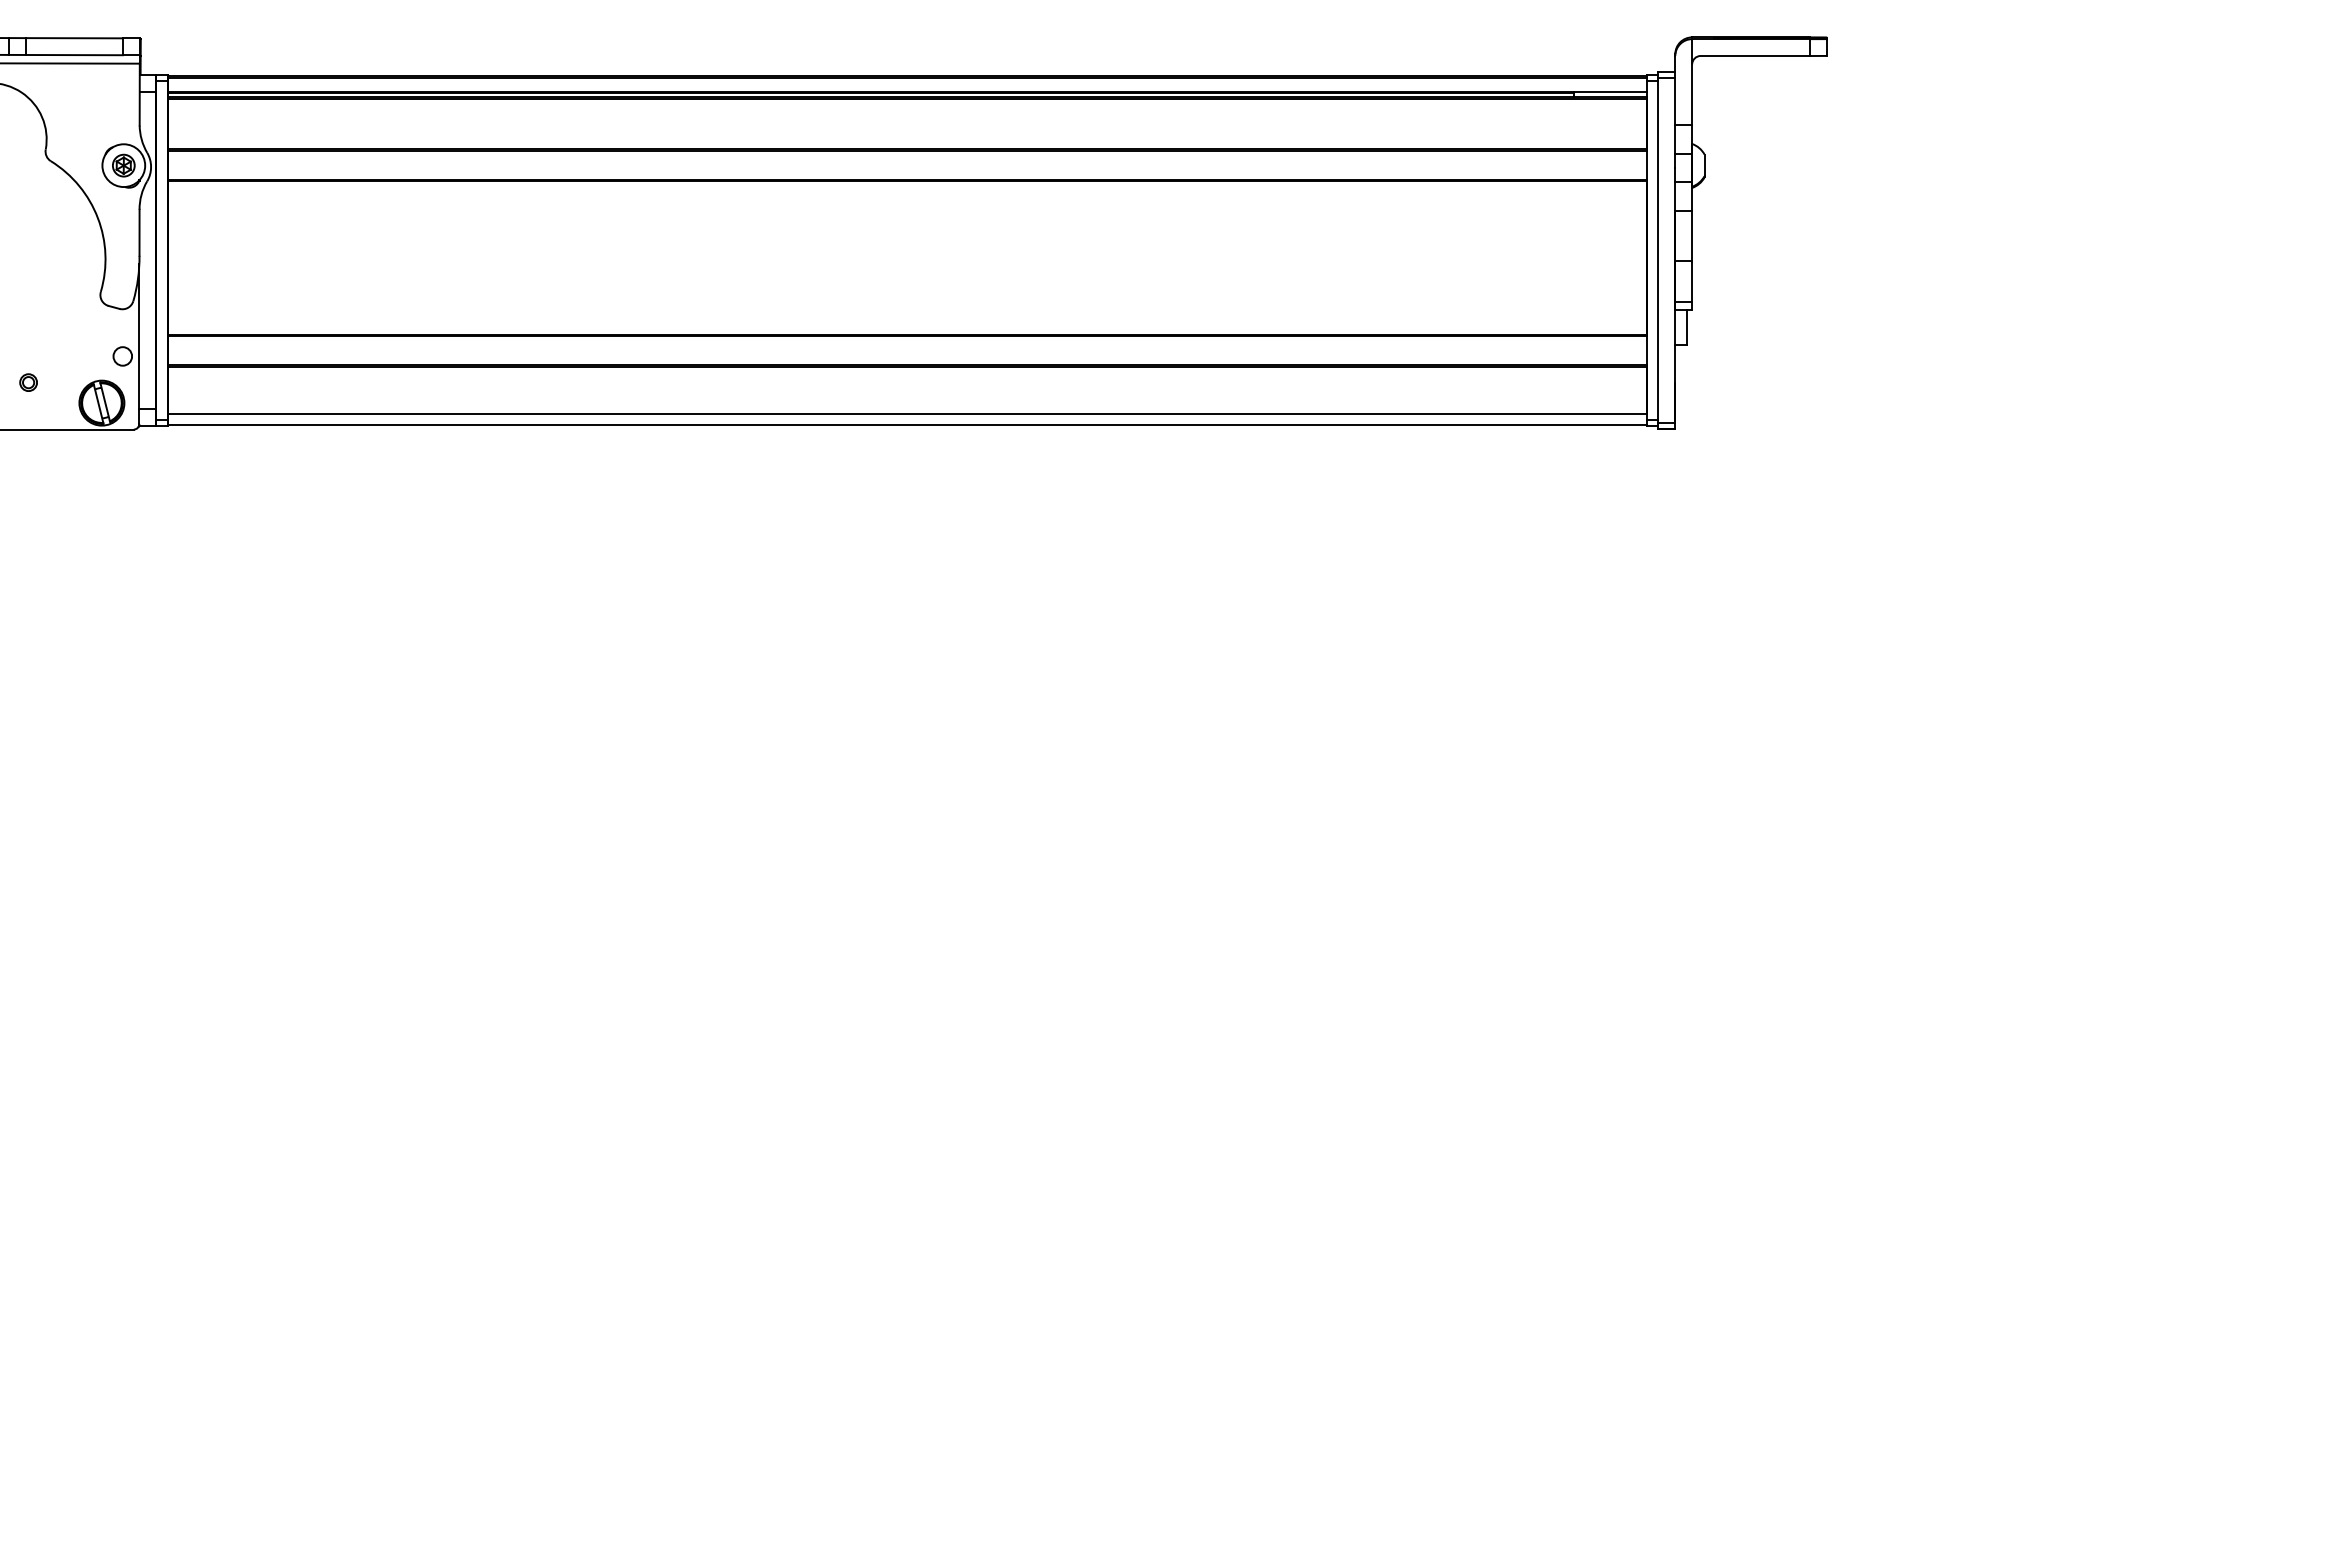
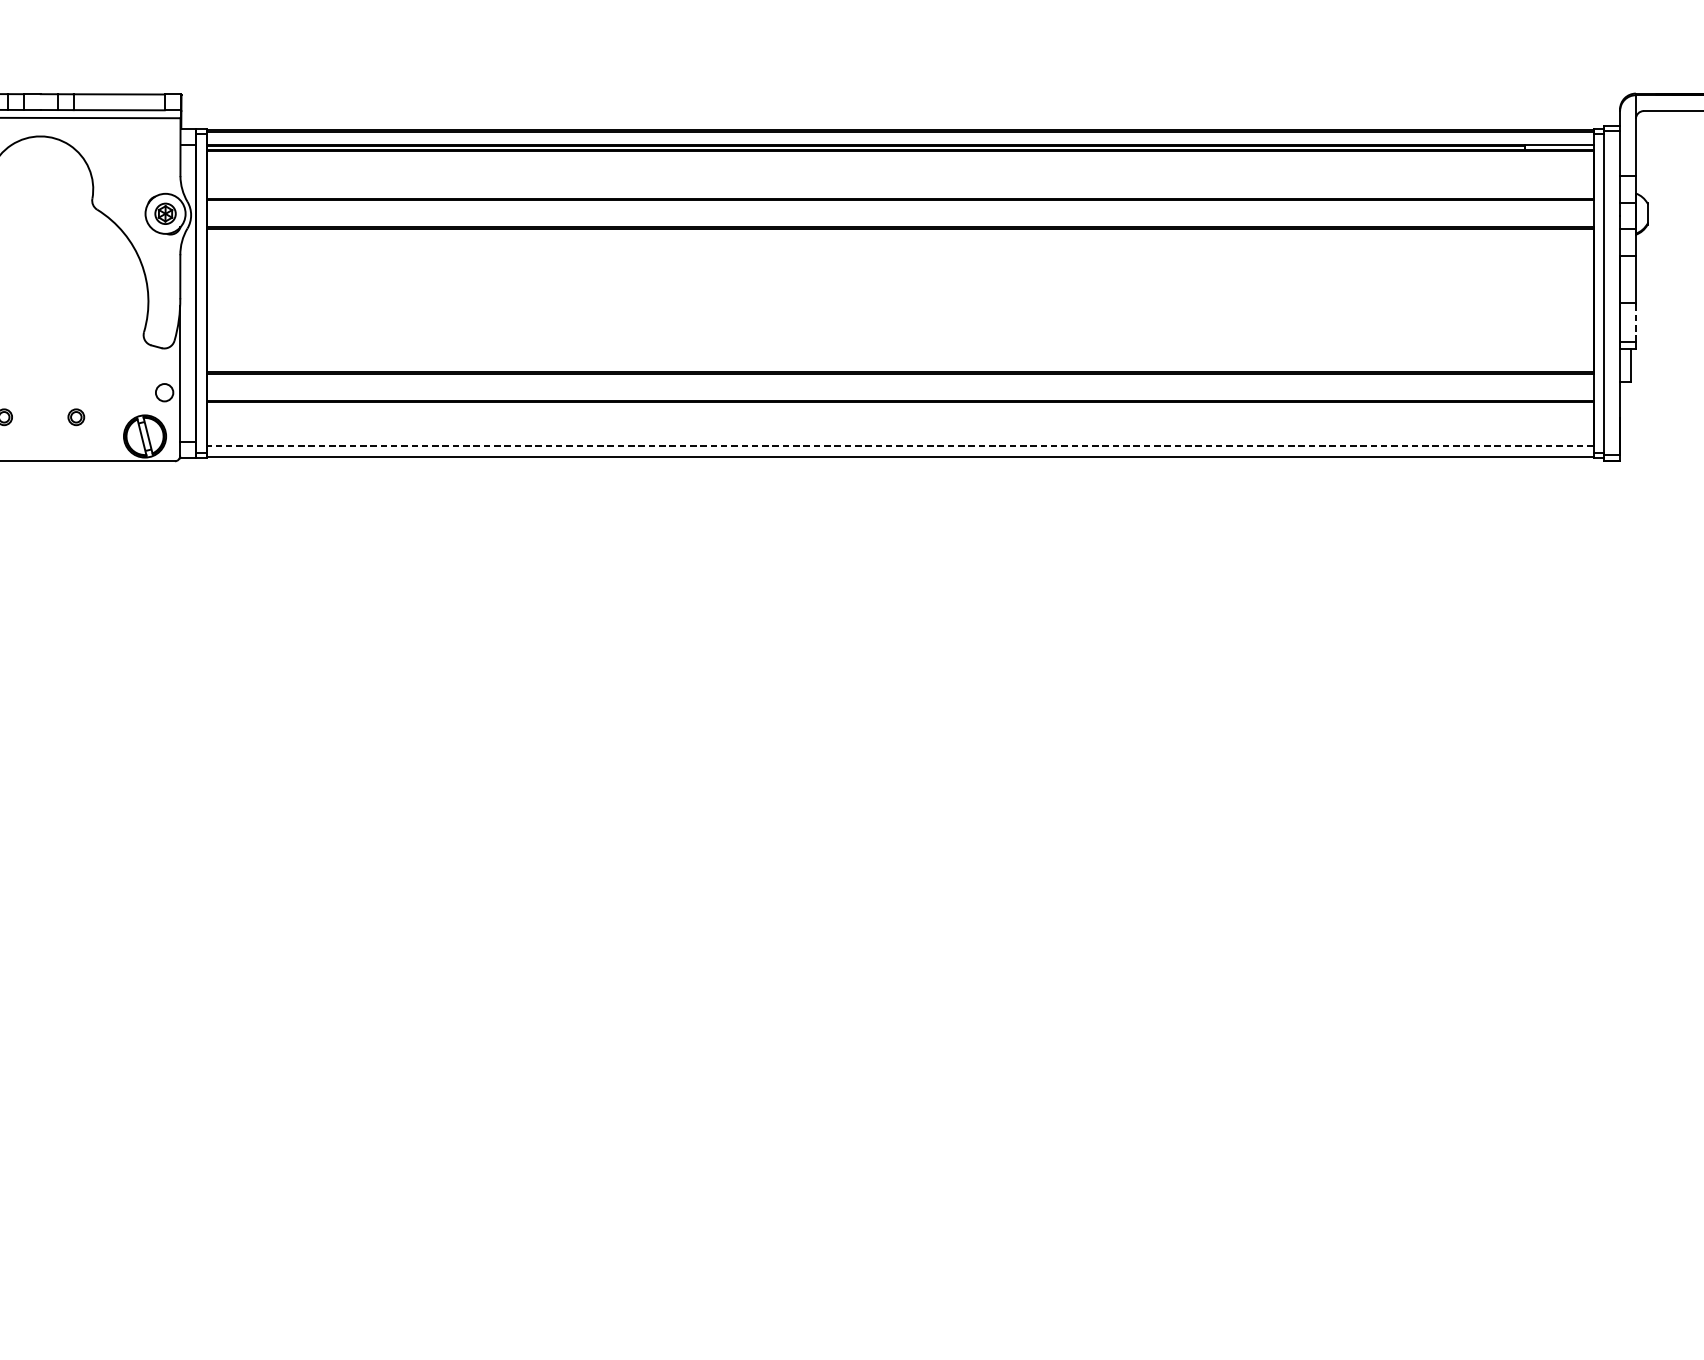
line: (1692, 282) -> (1636, 323), solid -> dashed
line: (907, 413) -> (900, 446), solid -> dashed

